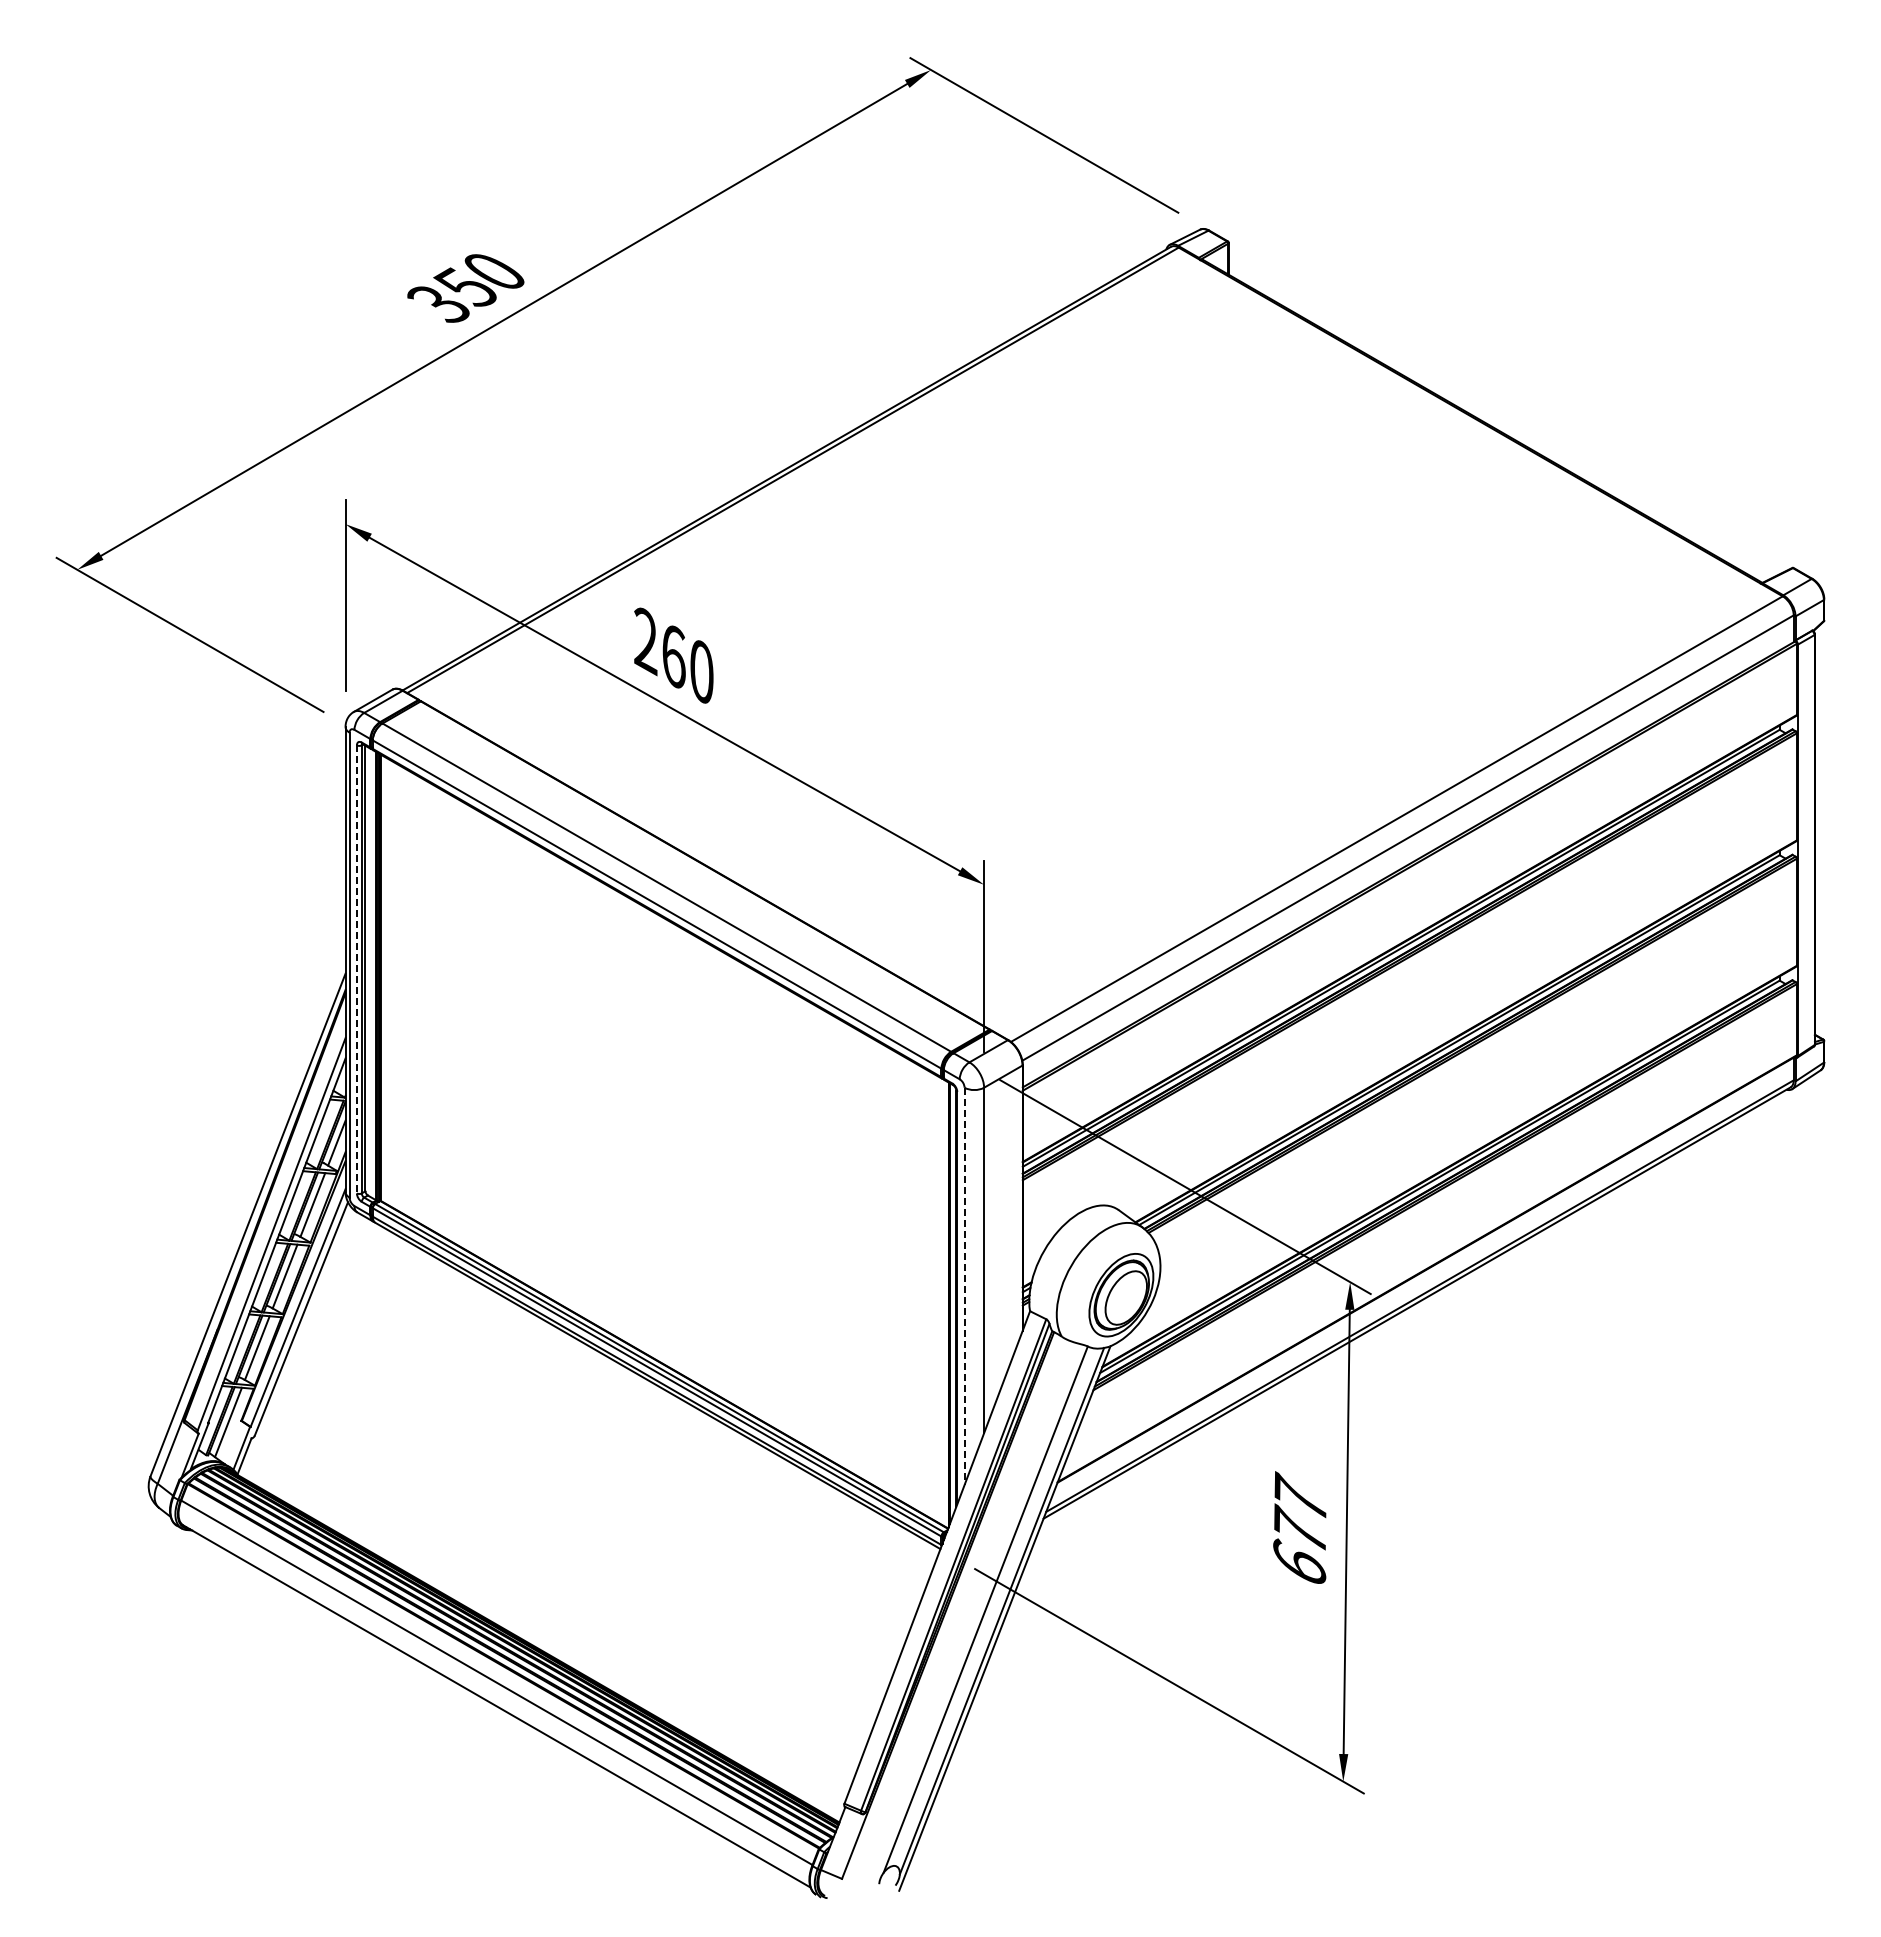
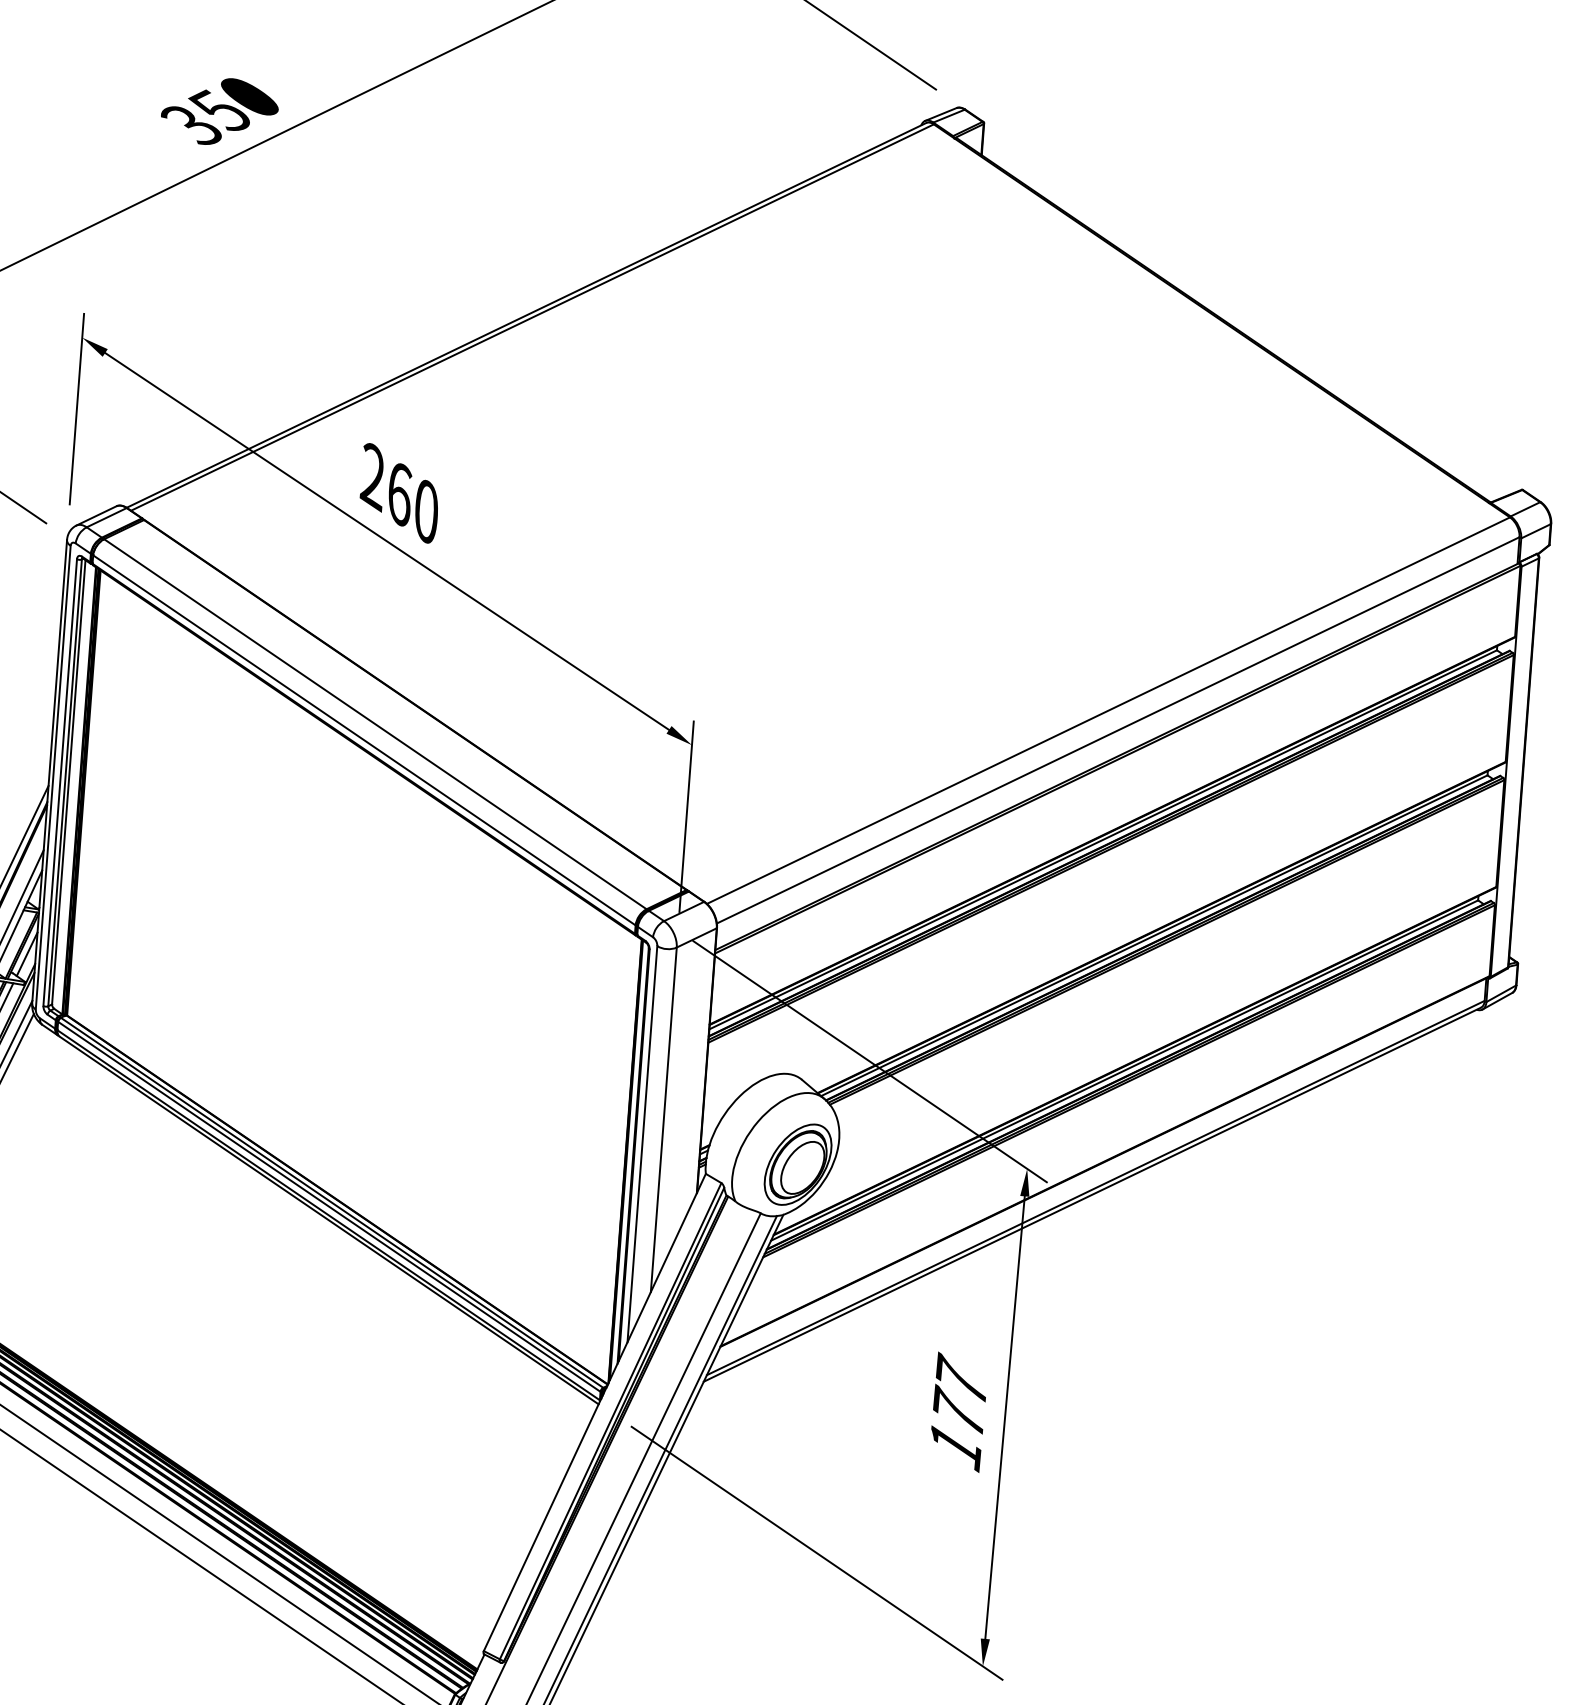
line: (356, 969) -> (59, 782), dashed -> solid
line: (964, 1286) -> (642, 1144), dashed -> solid
text: (1299, 1563) -> (955, 1445), 677 -> 177

